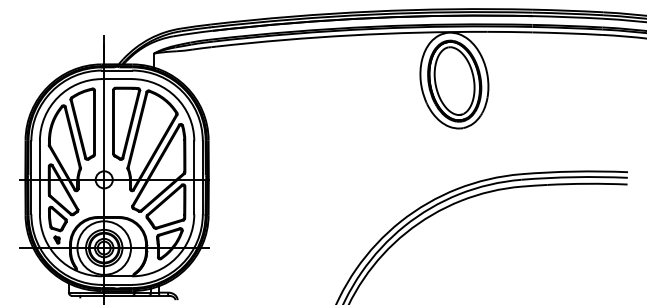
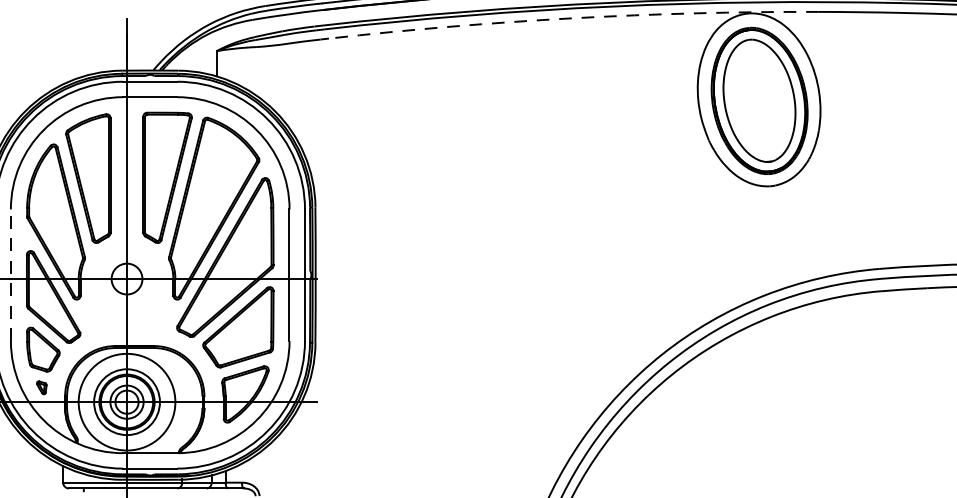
arc: (351, 35) -> (573, 18), solid -> dashed
line: (39, 177) -> (10, 274), solid -> dashed

